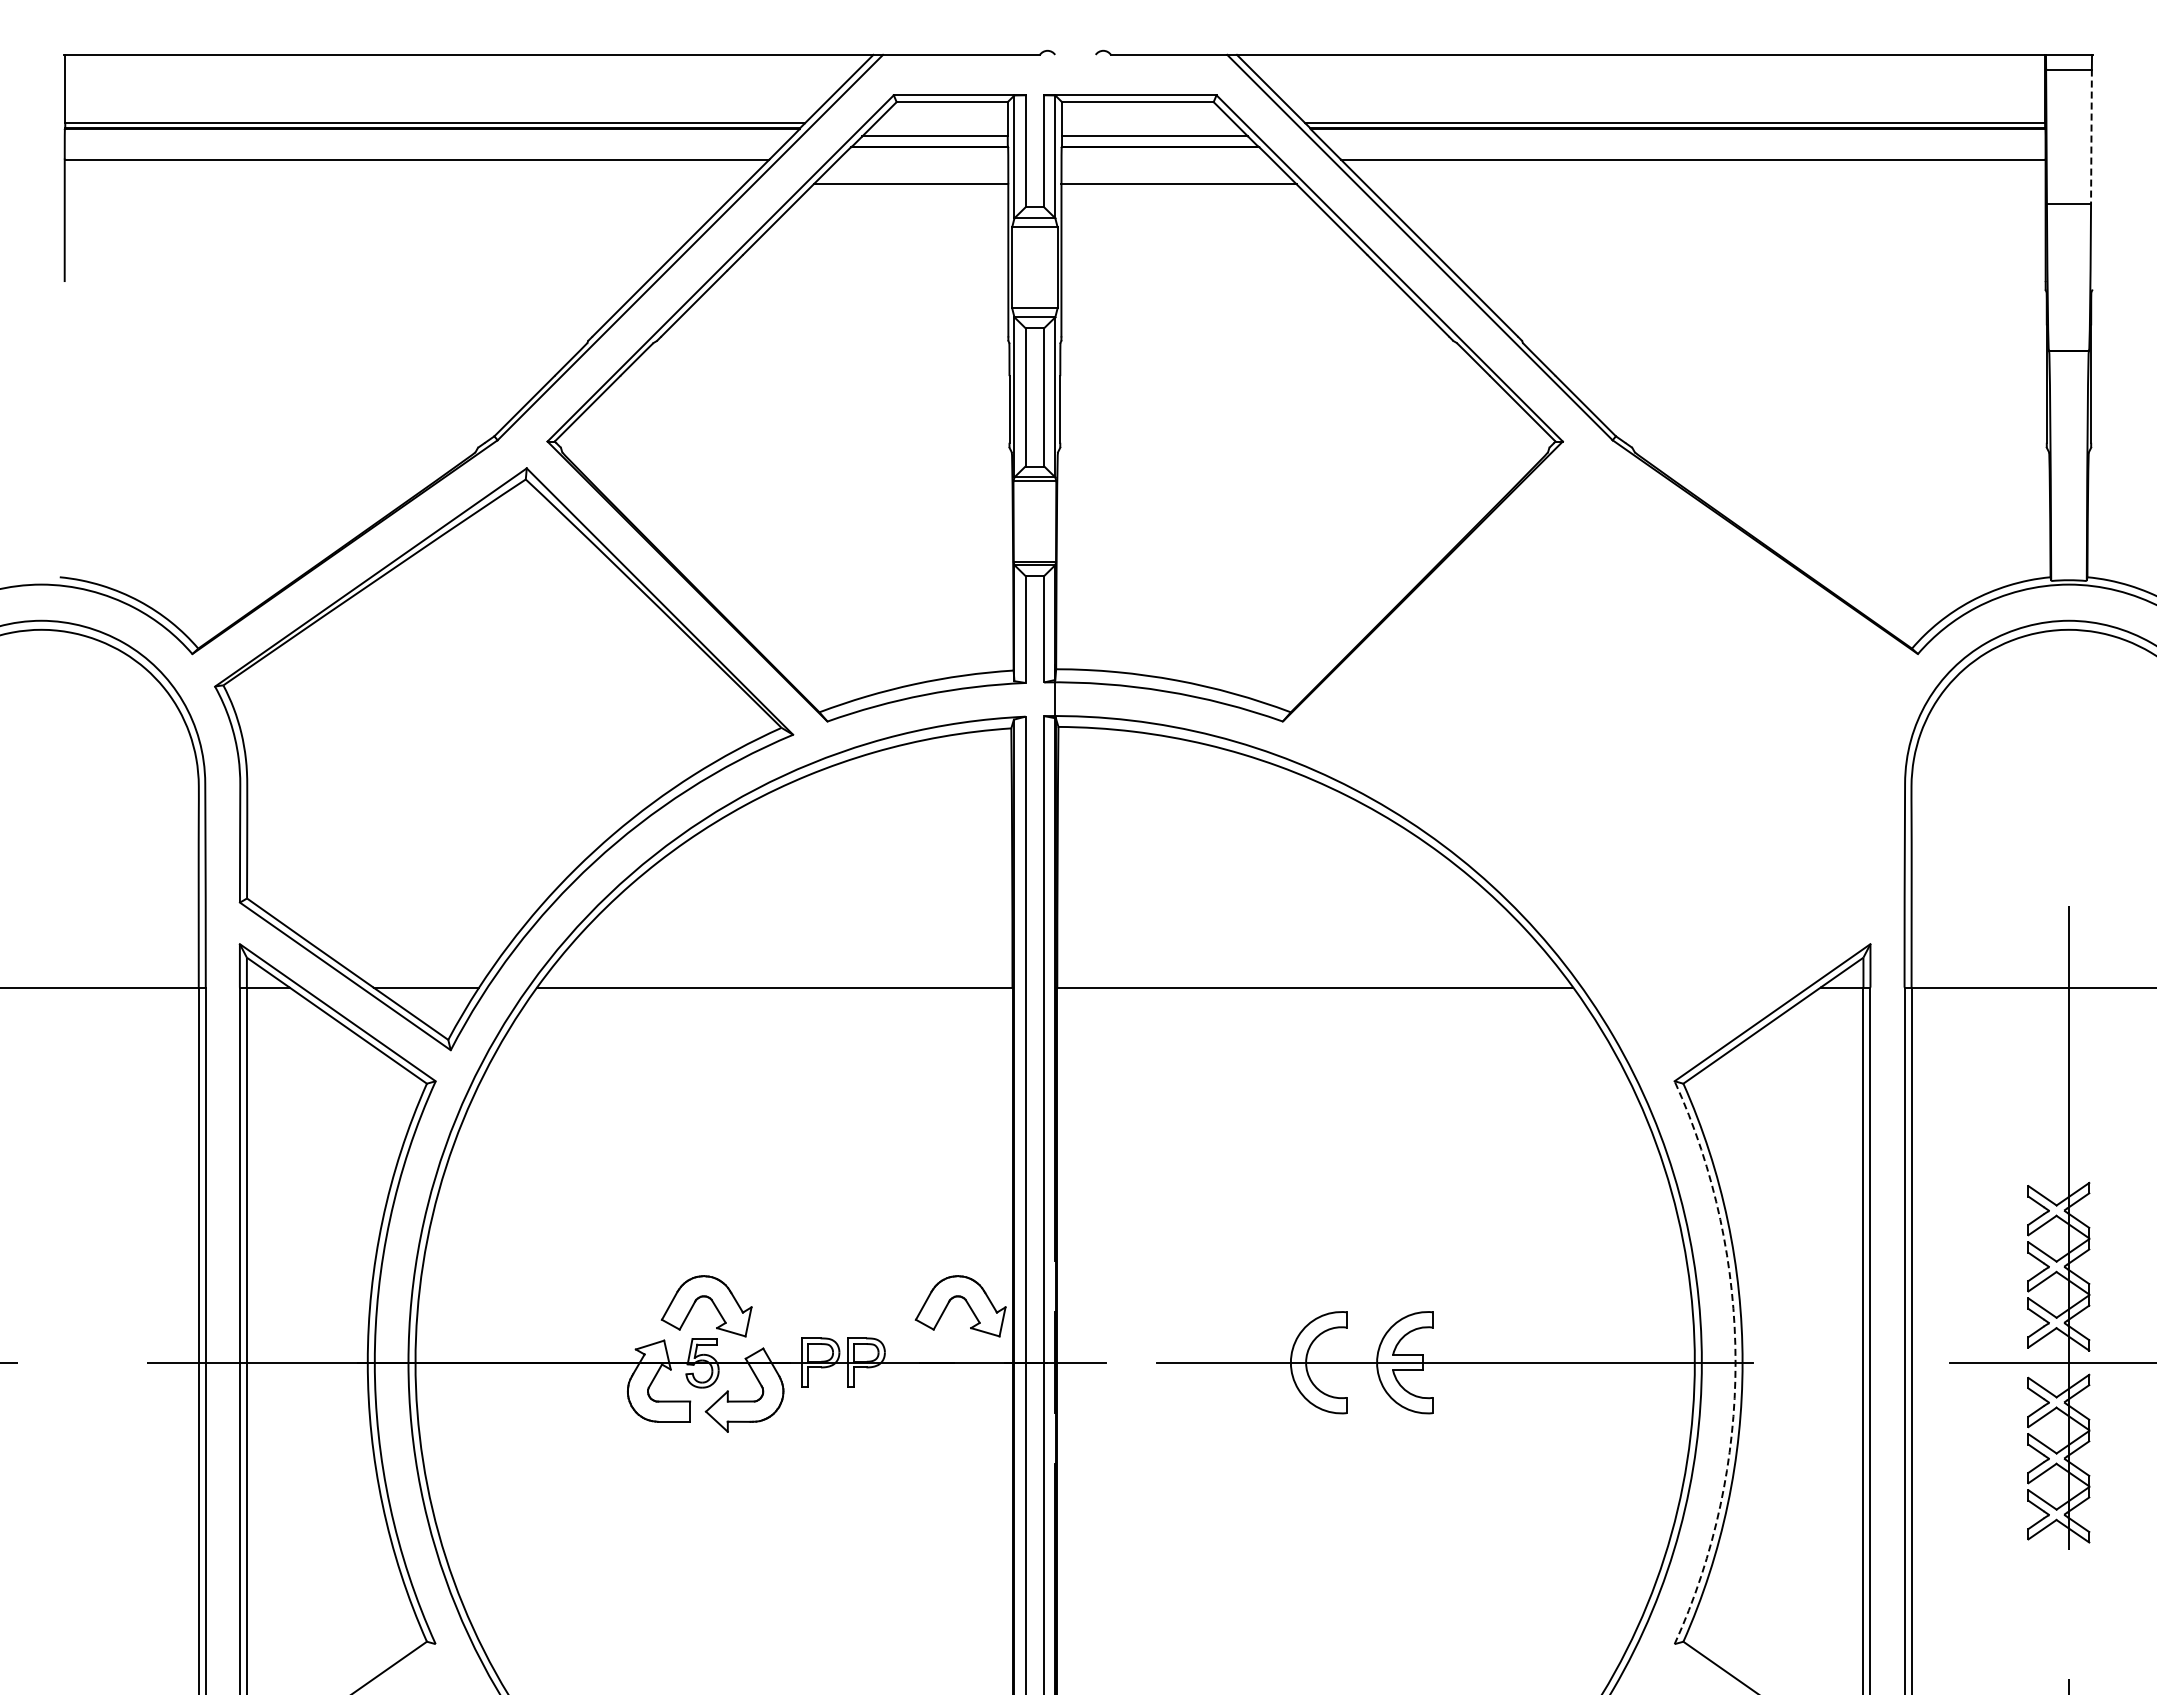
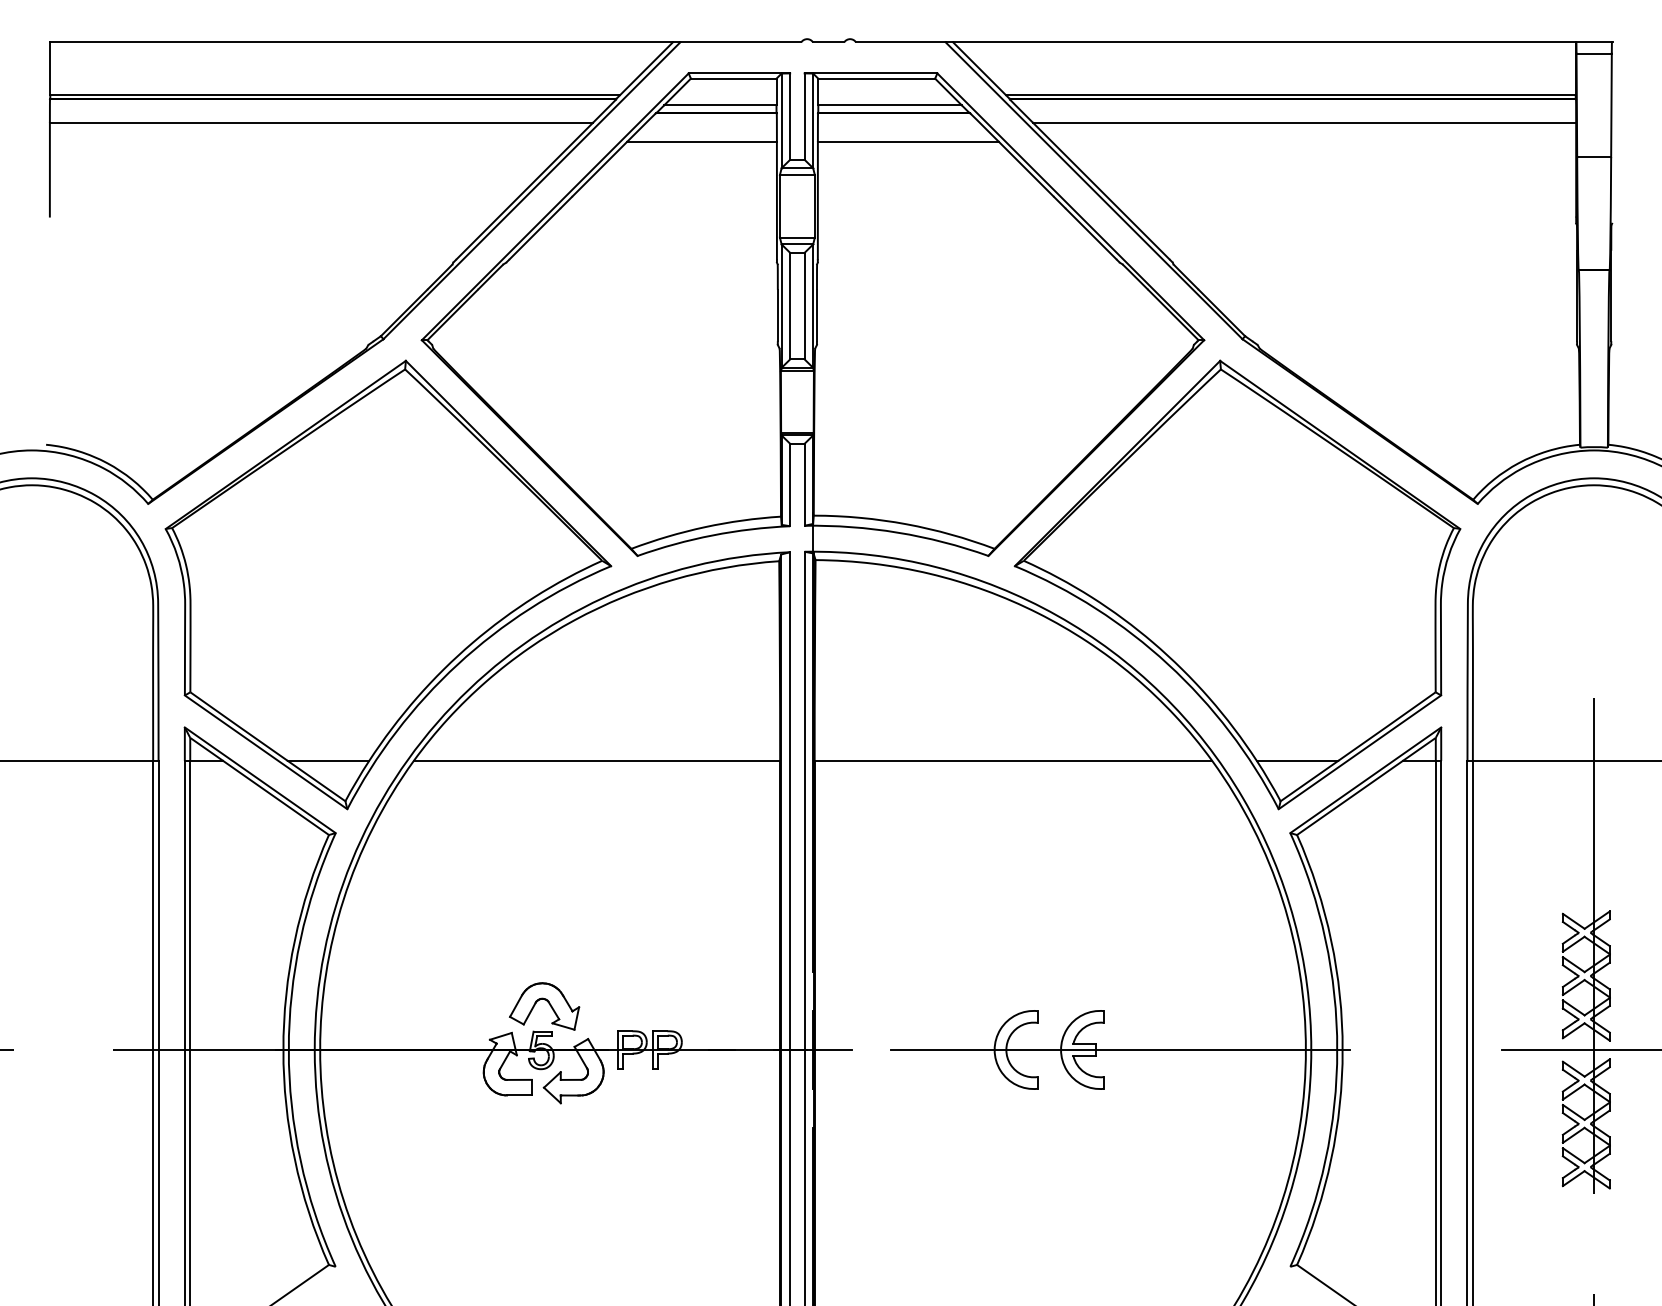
line: (1075, 54) -> (828, 41), added
line: (2091, 137) -> (1611, 105), dashed -> solid
part: (1606, 759) -> (1237, 585), added
part: (966, 1303) -> (744, 1004), removed
arc: (1735, 1362) -> (1337, 1049), dashed -> solid

